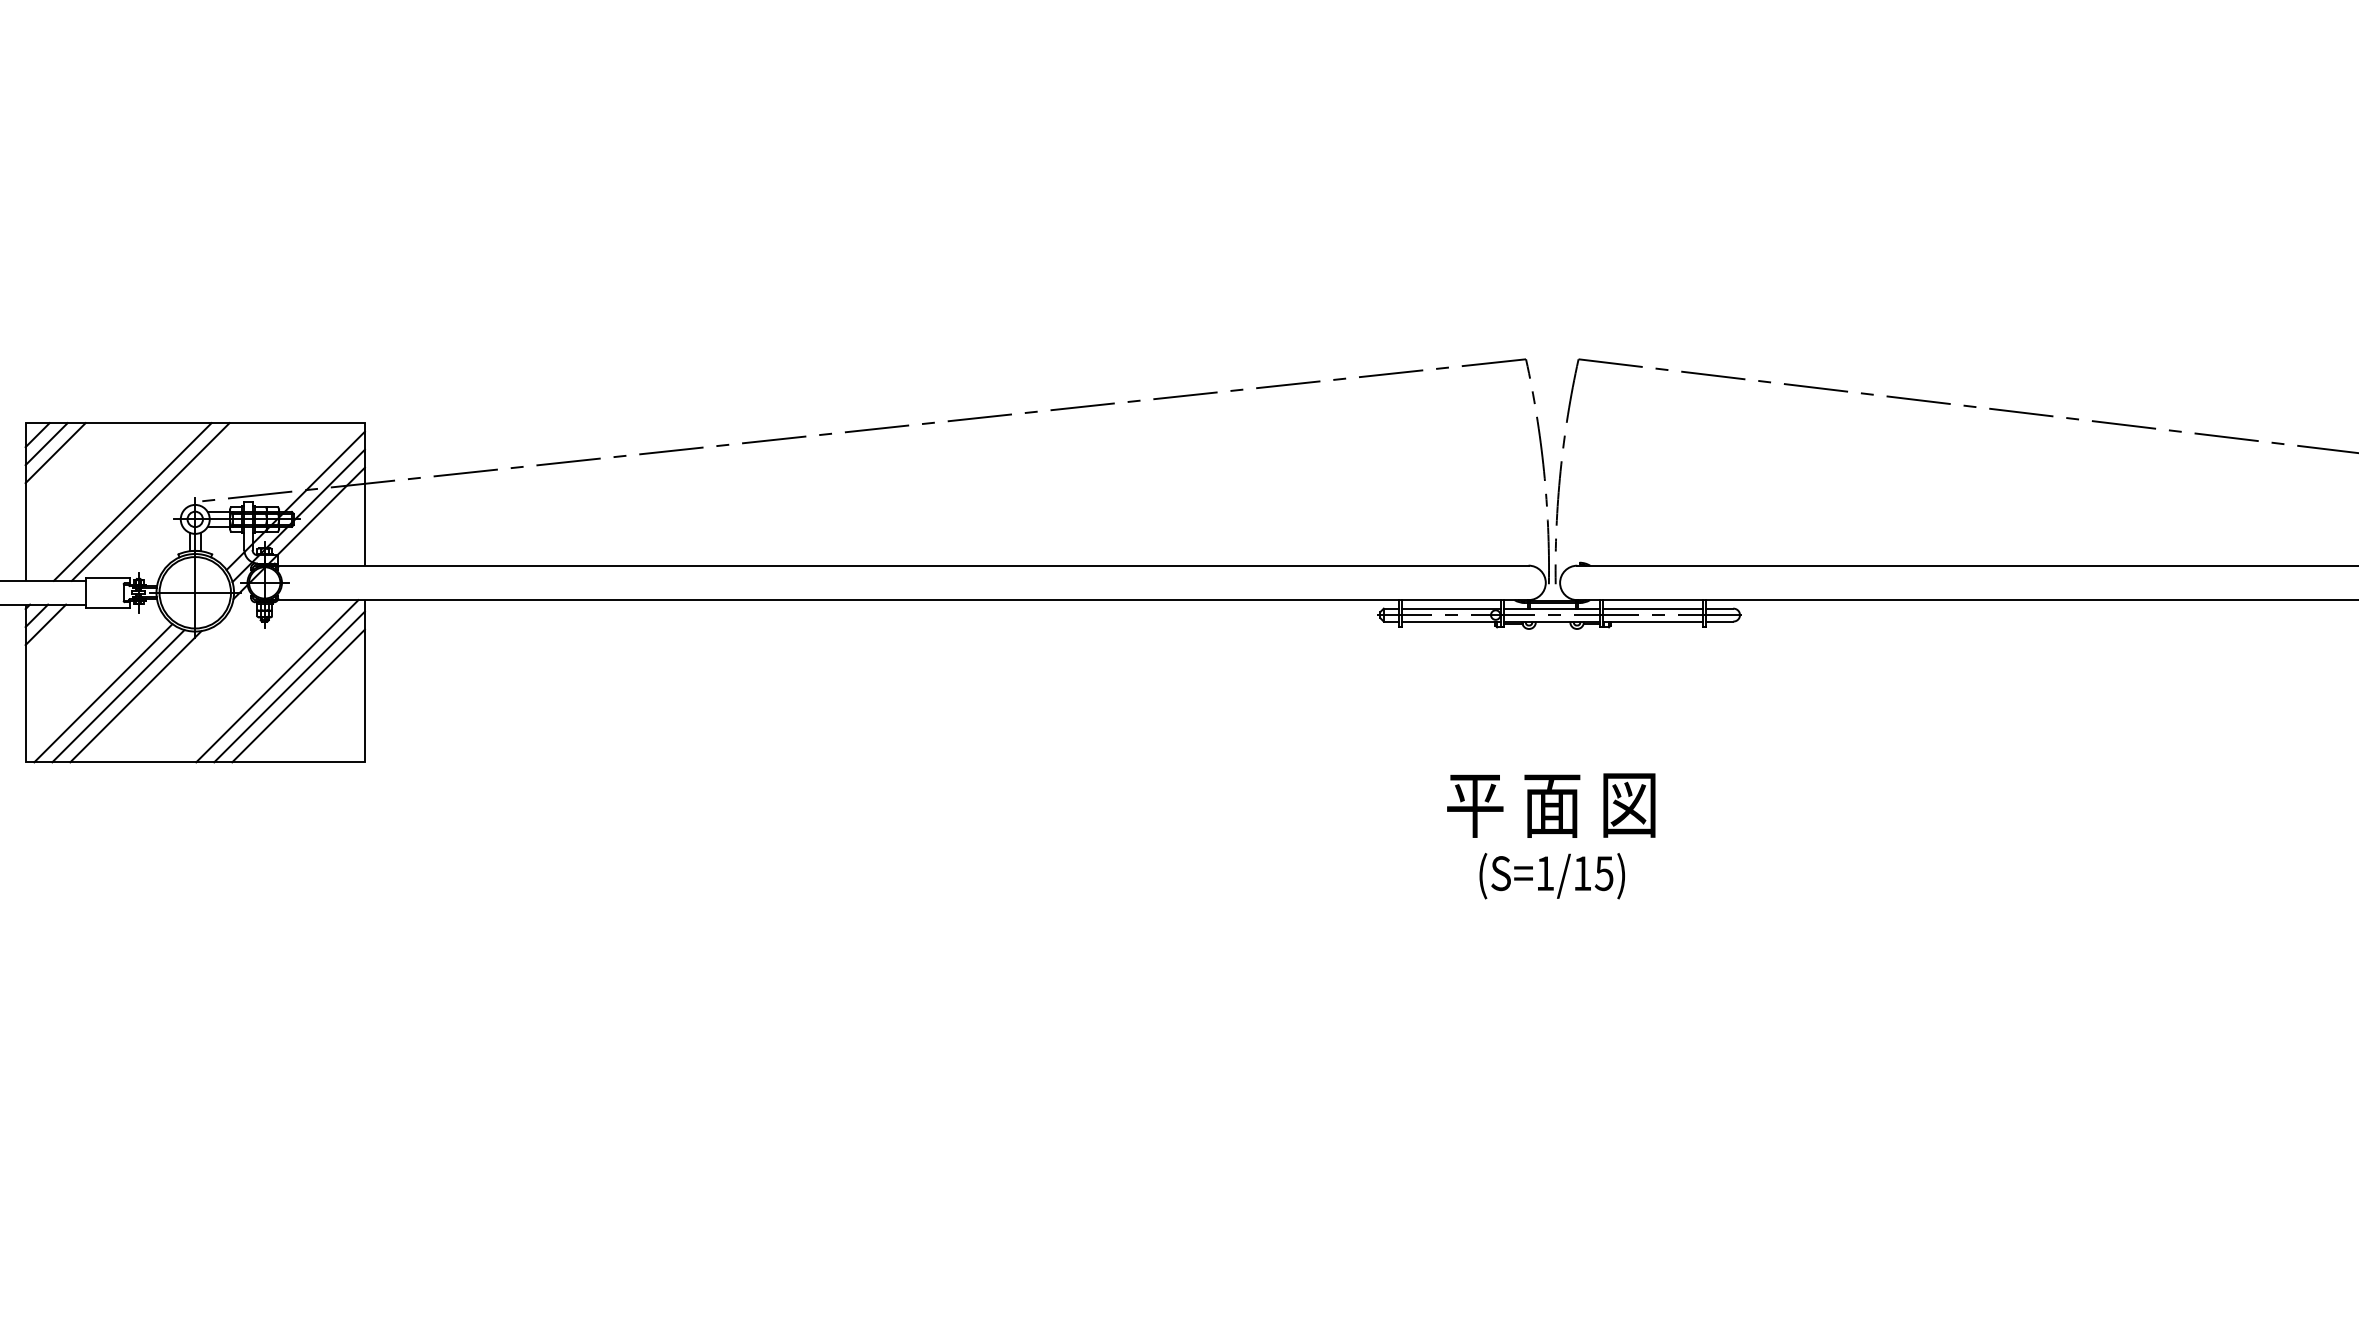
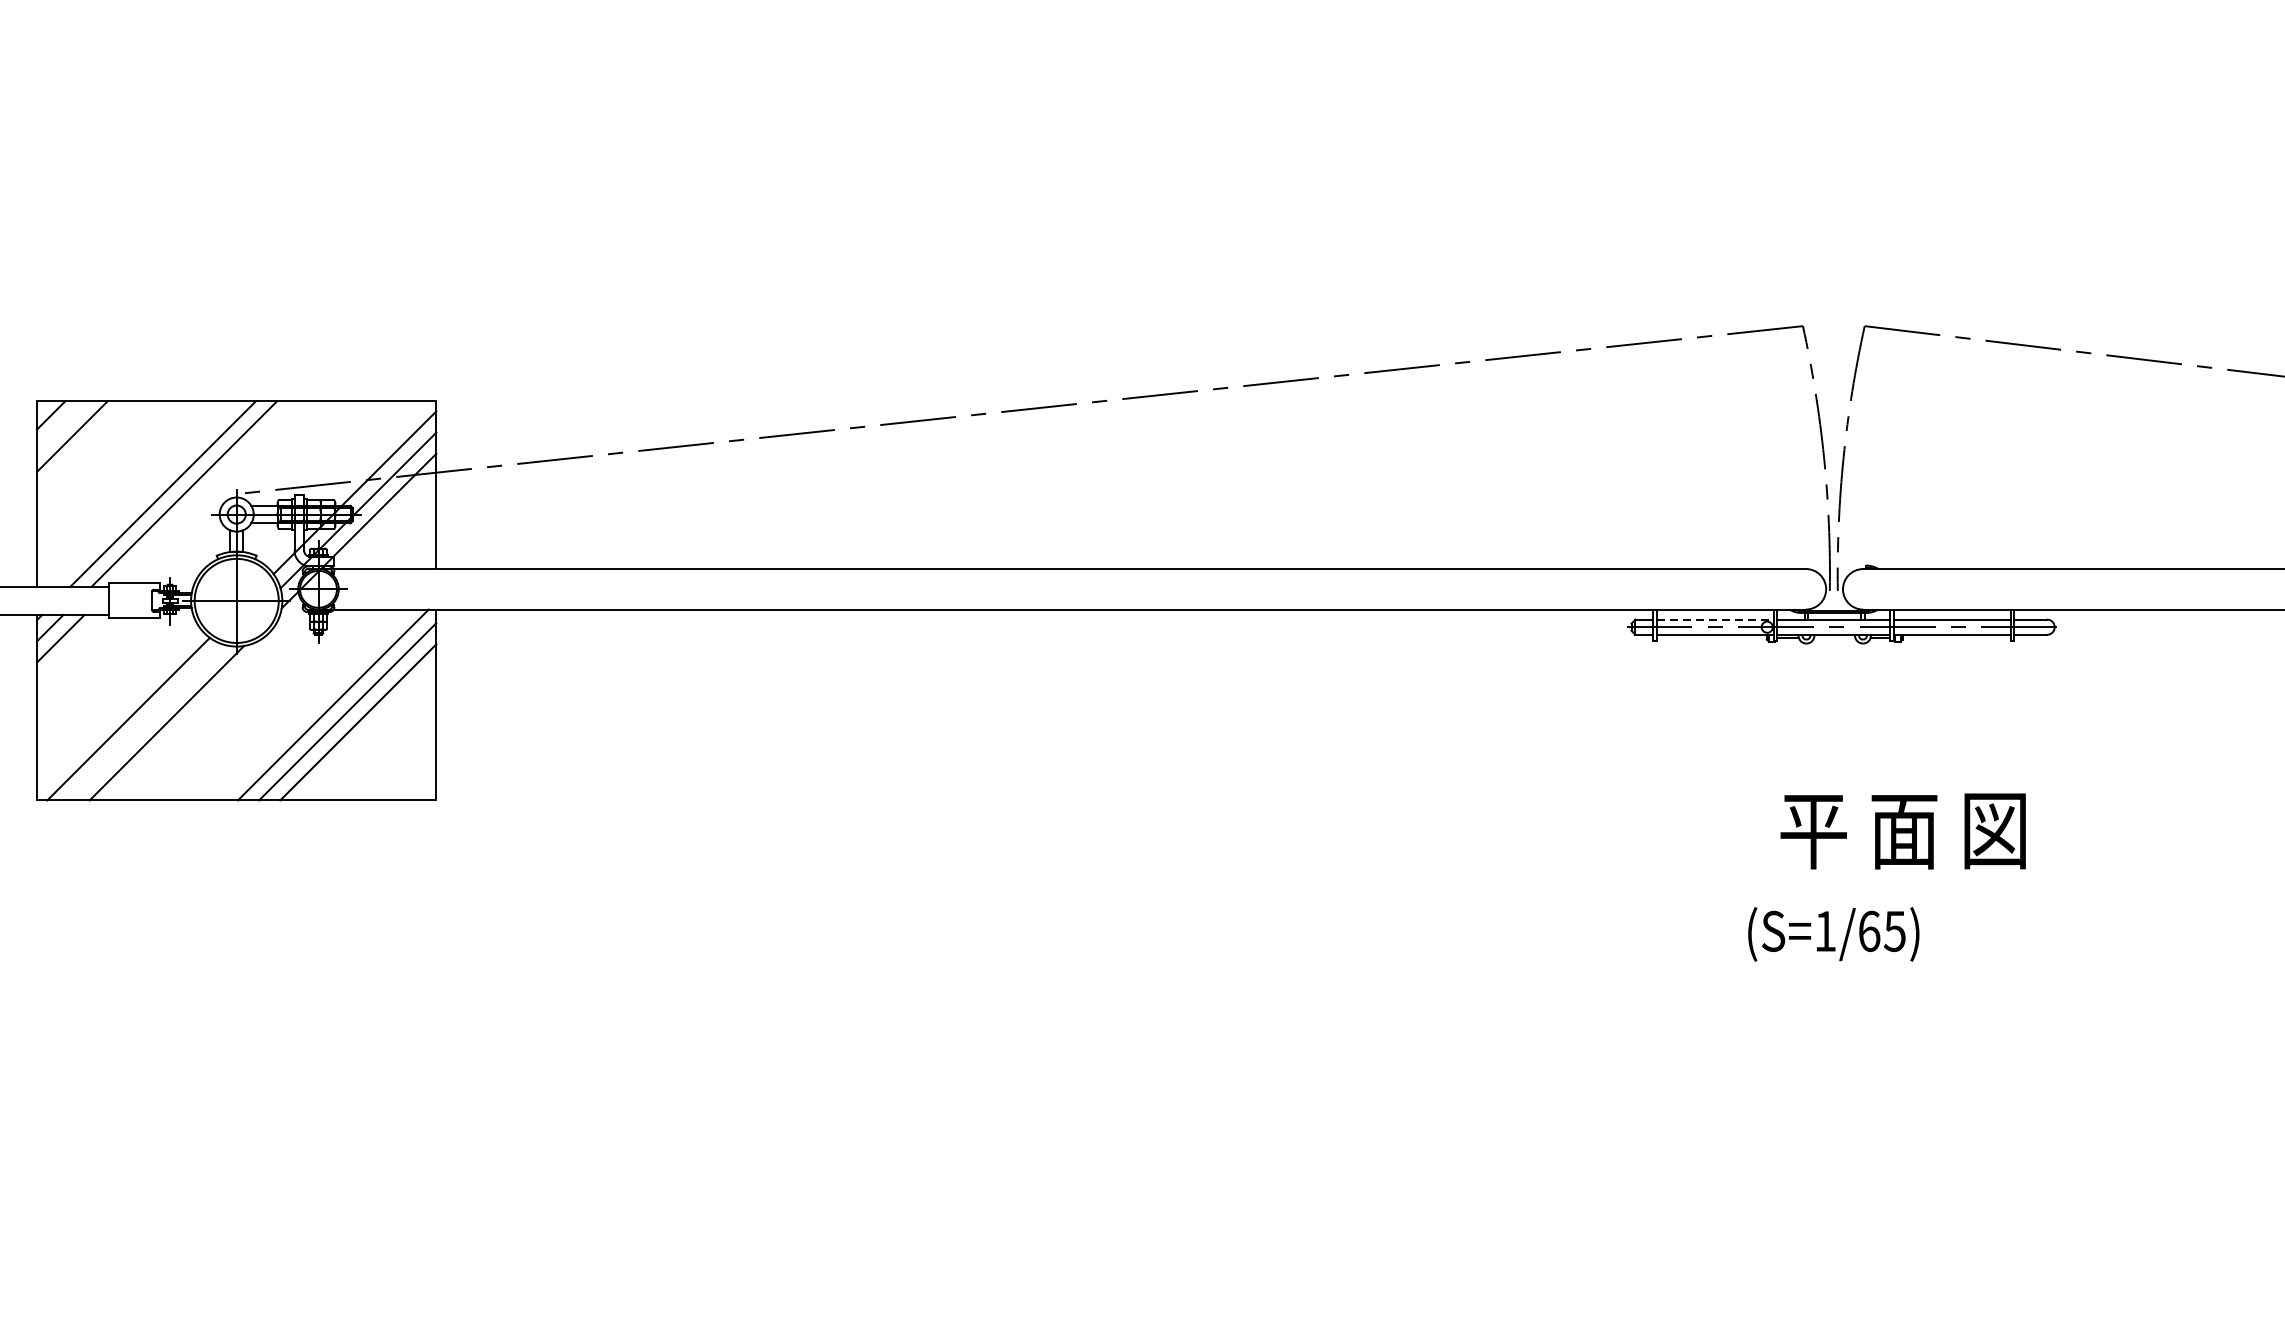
line: (46, 444) -> (61, 426), removed
line: (1451, 608) -> (1715, 619), solid -> dashed
line: (118, 696) -> (146, 722), removed
text: (1551, 805) -> (1903, 831), moved
text: (1582, 873) -> (1869, 931), (S=1/15) -> (S=1/65)

